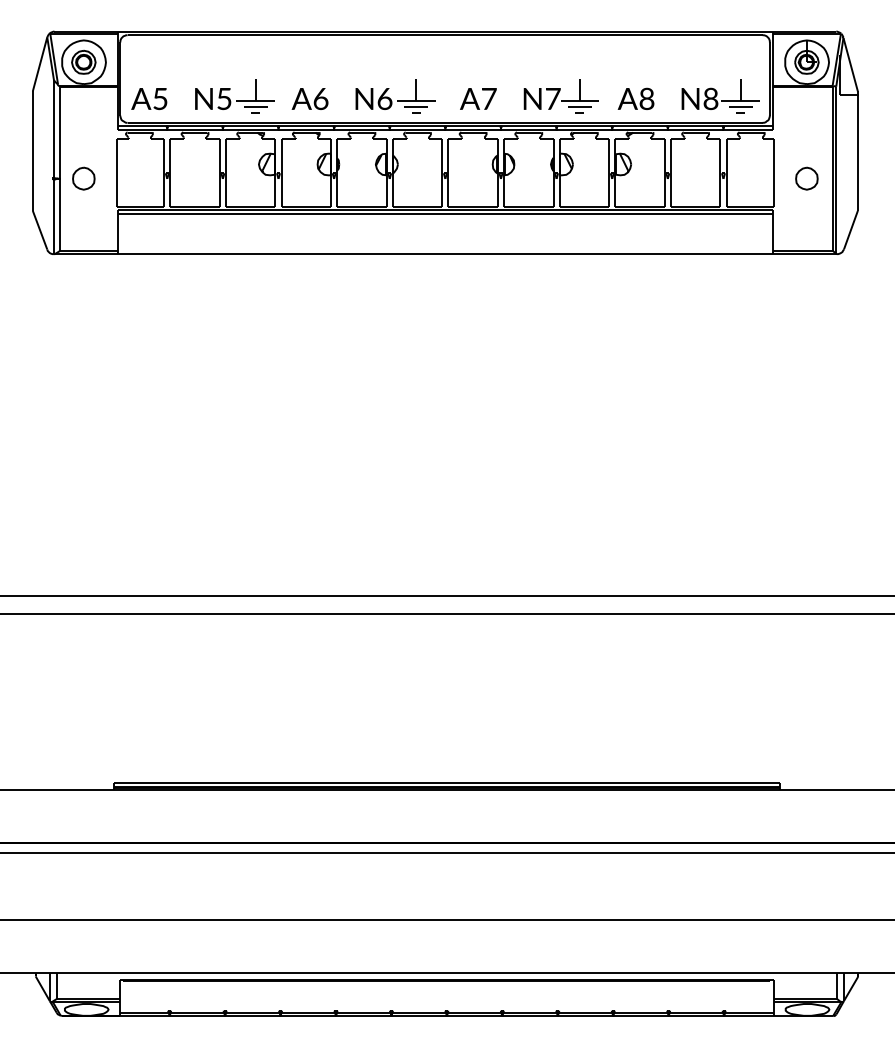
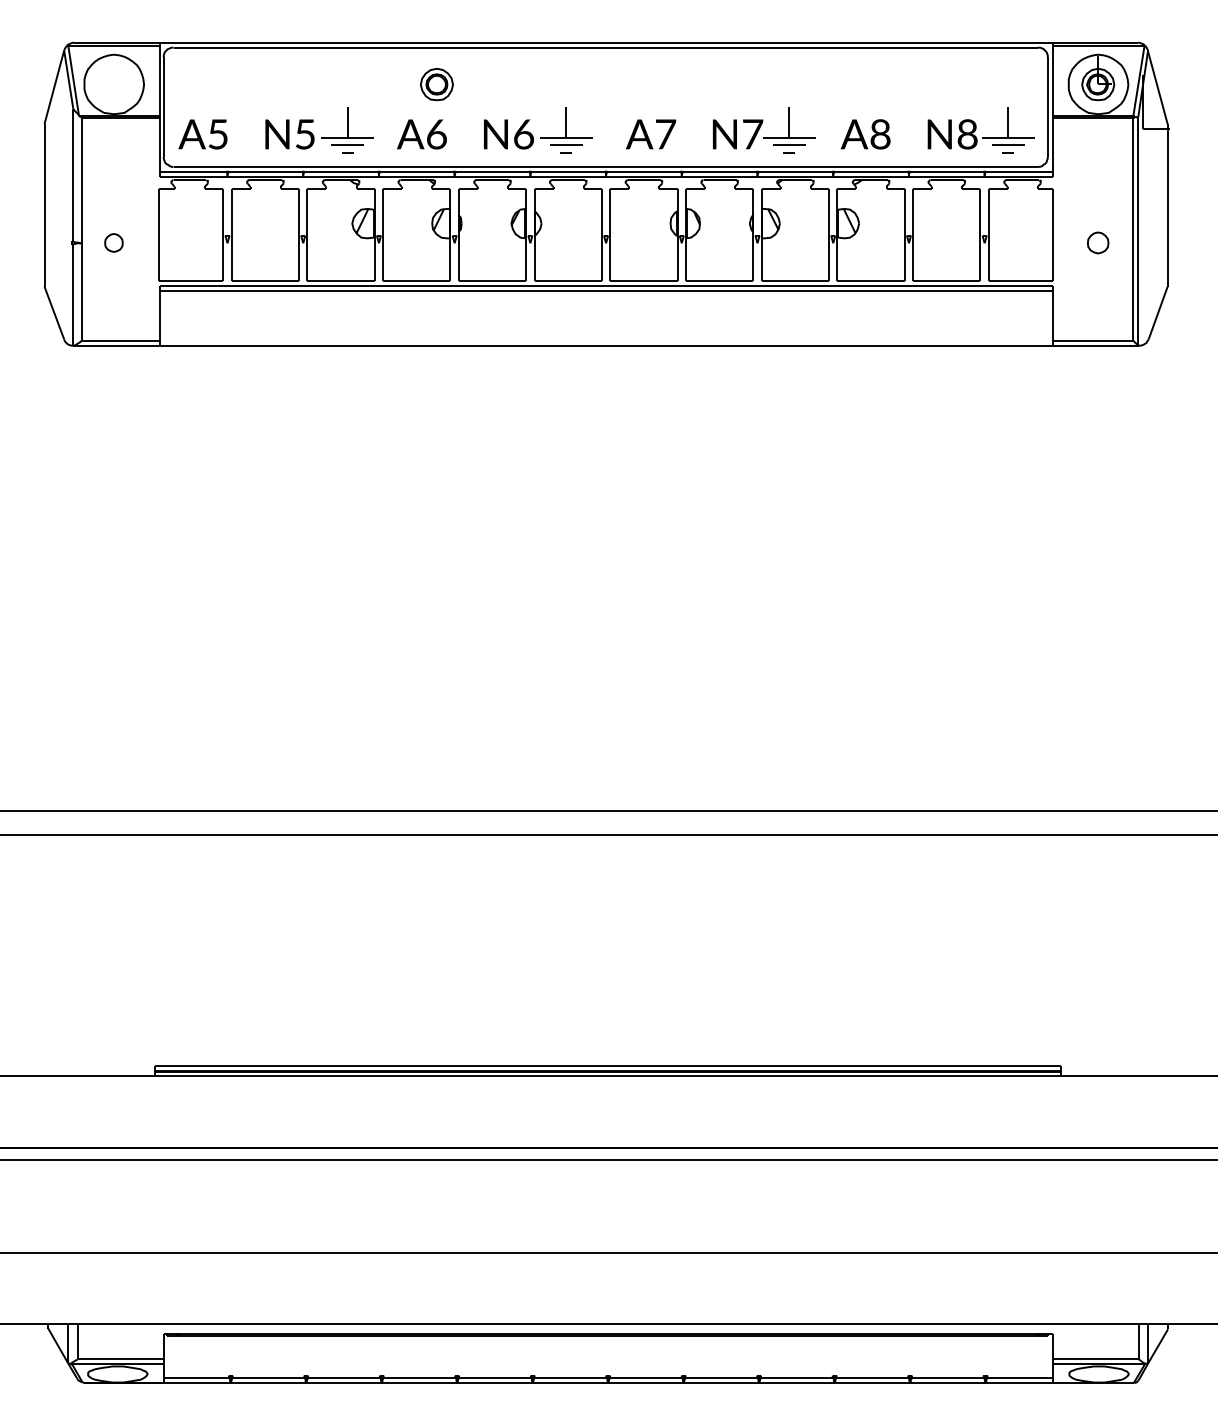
part: (83, 62) -> (436, 84), moved
part: (83, 178) -> (113, 242), size x0.6
part: (806, 178) -> (1097, 242), size x0.7

